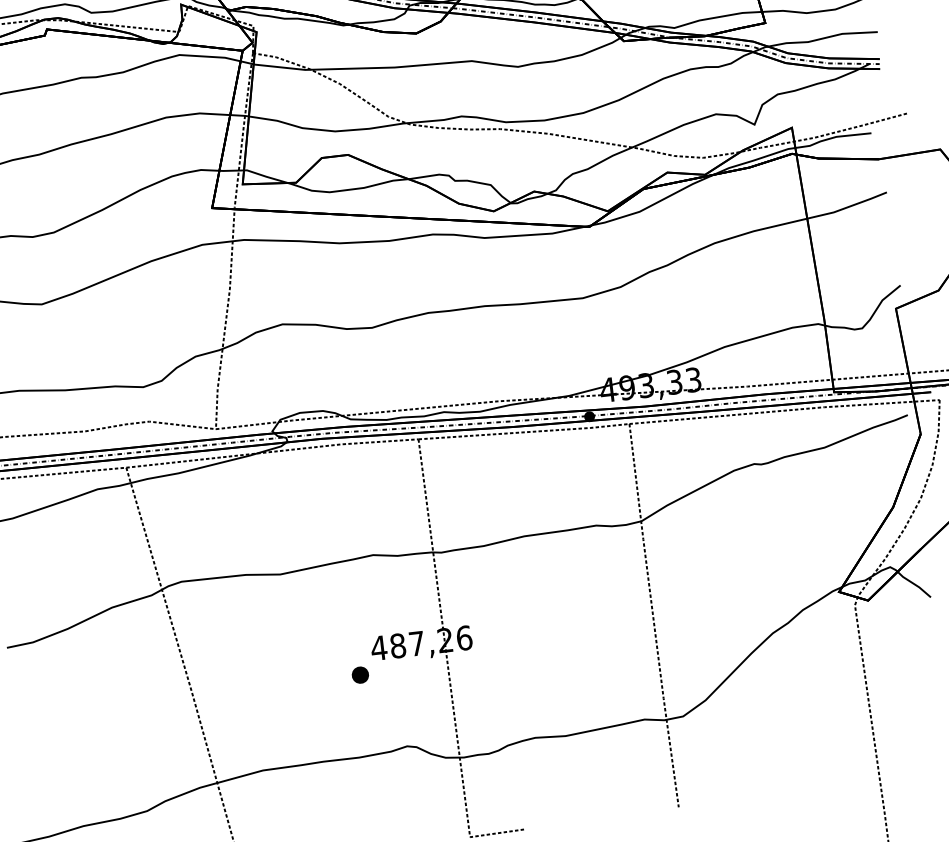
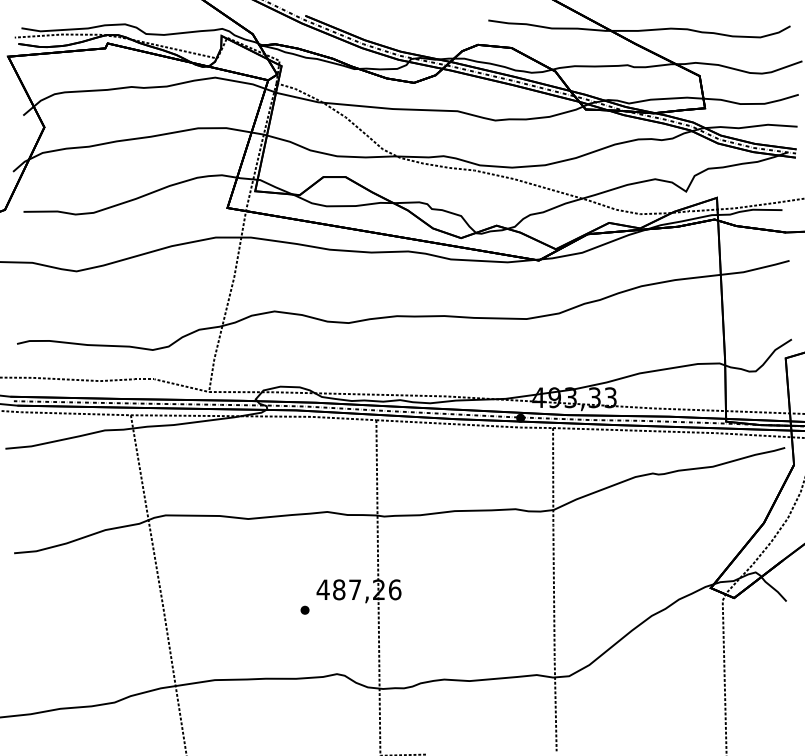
part: (359, 674) -> (304, 609), size x0.62

